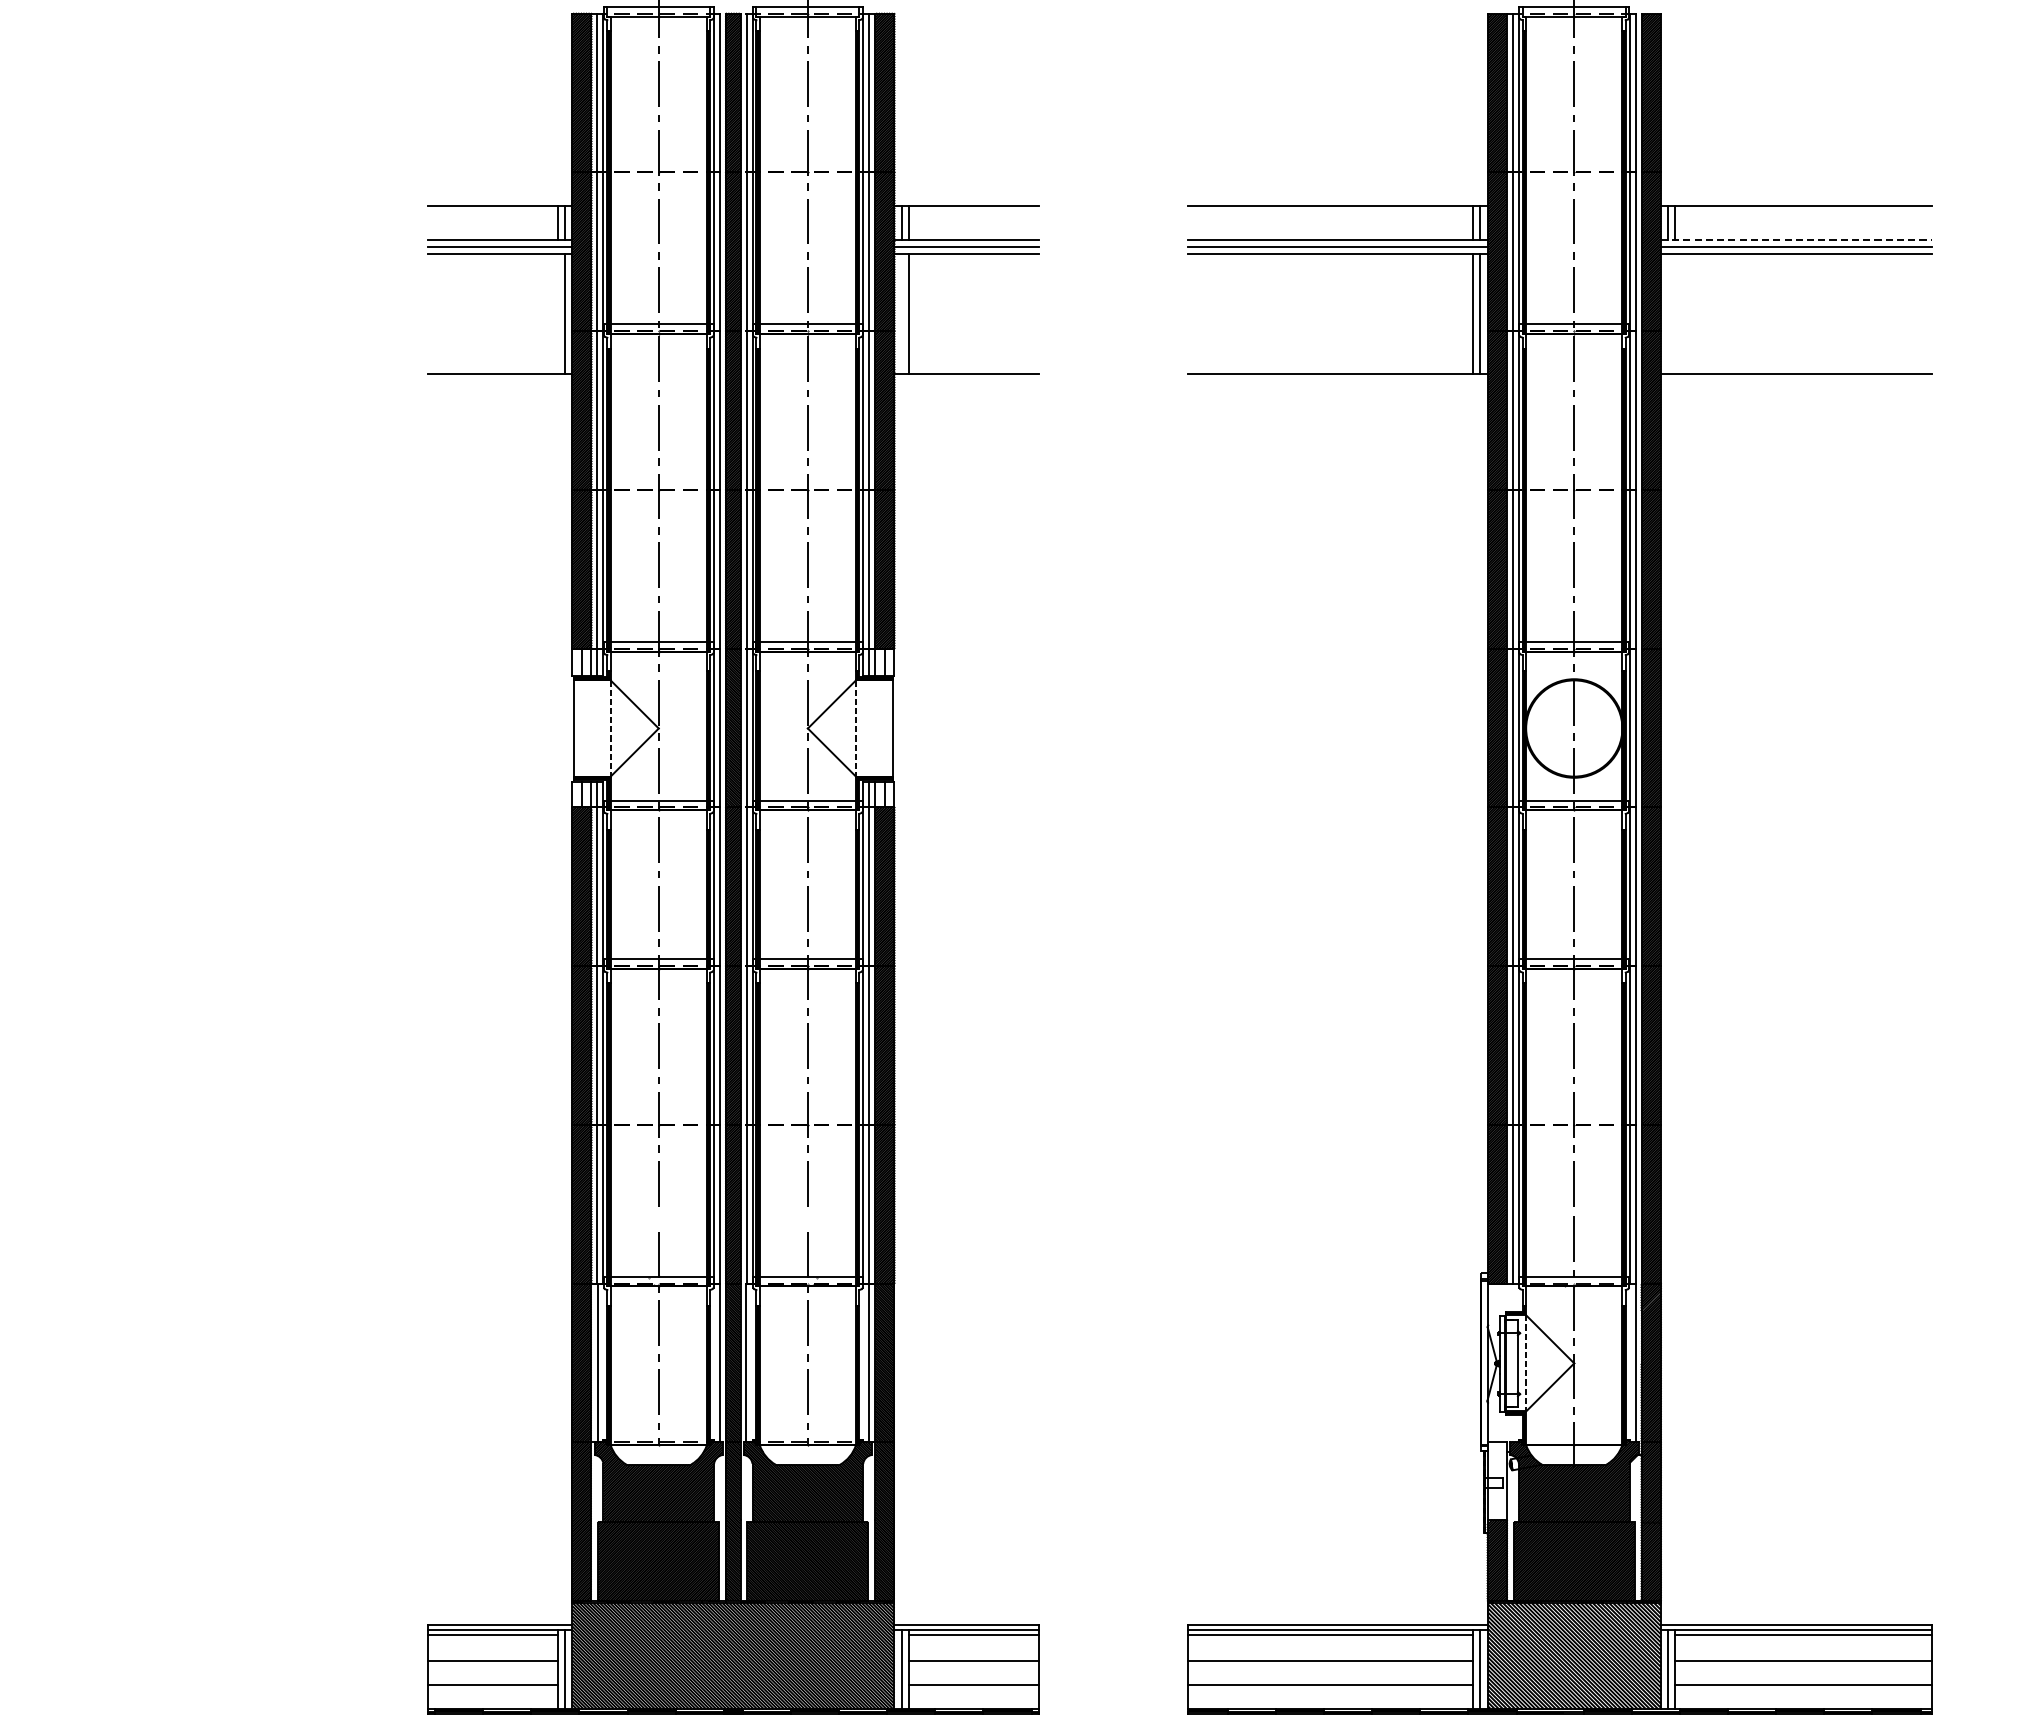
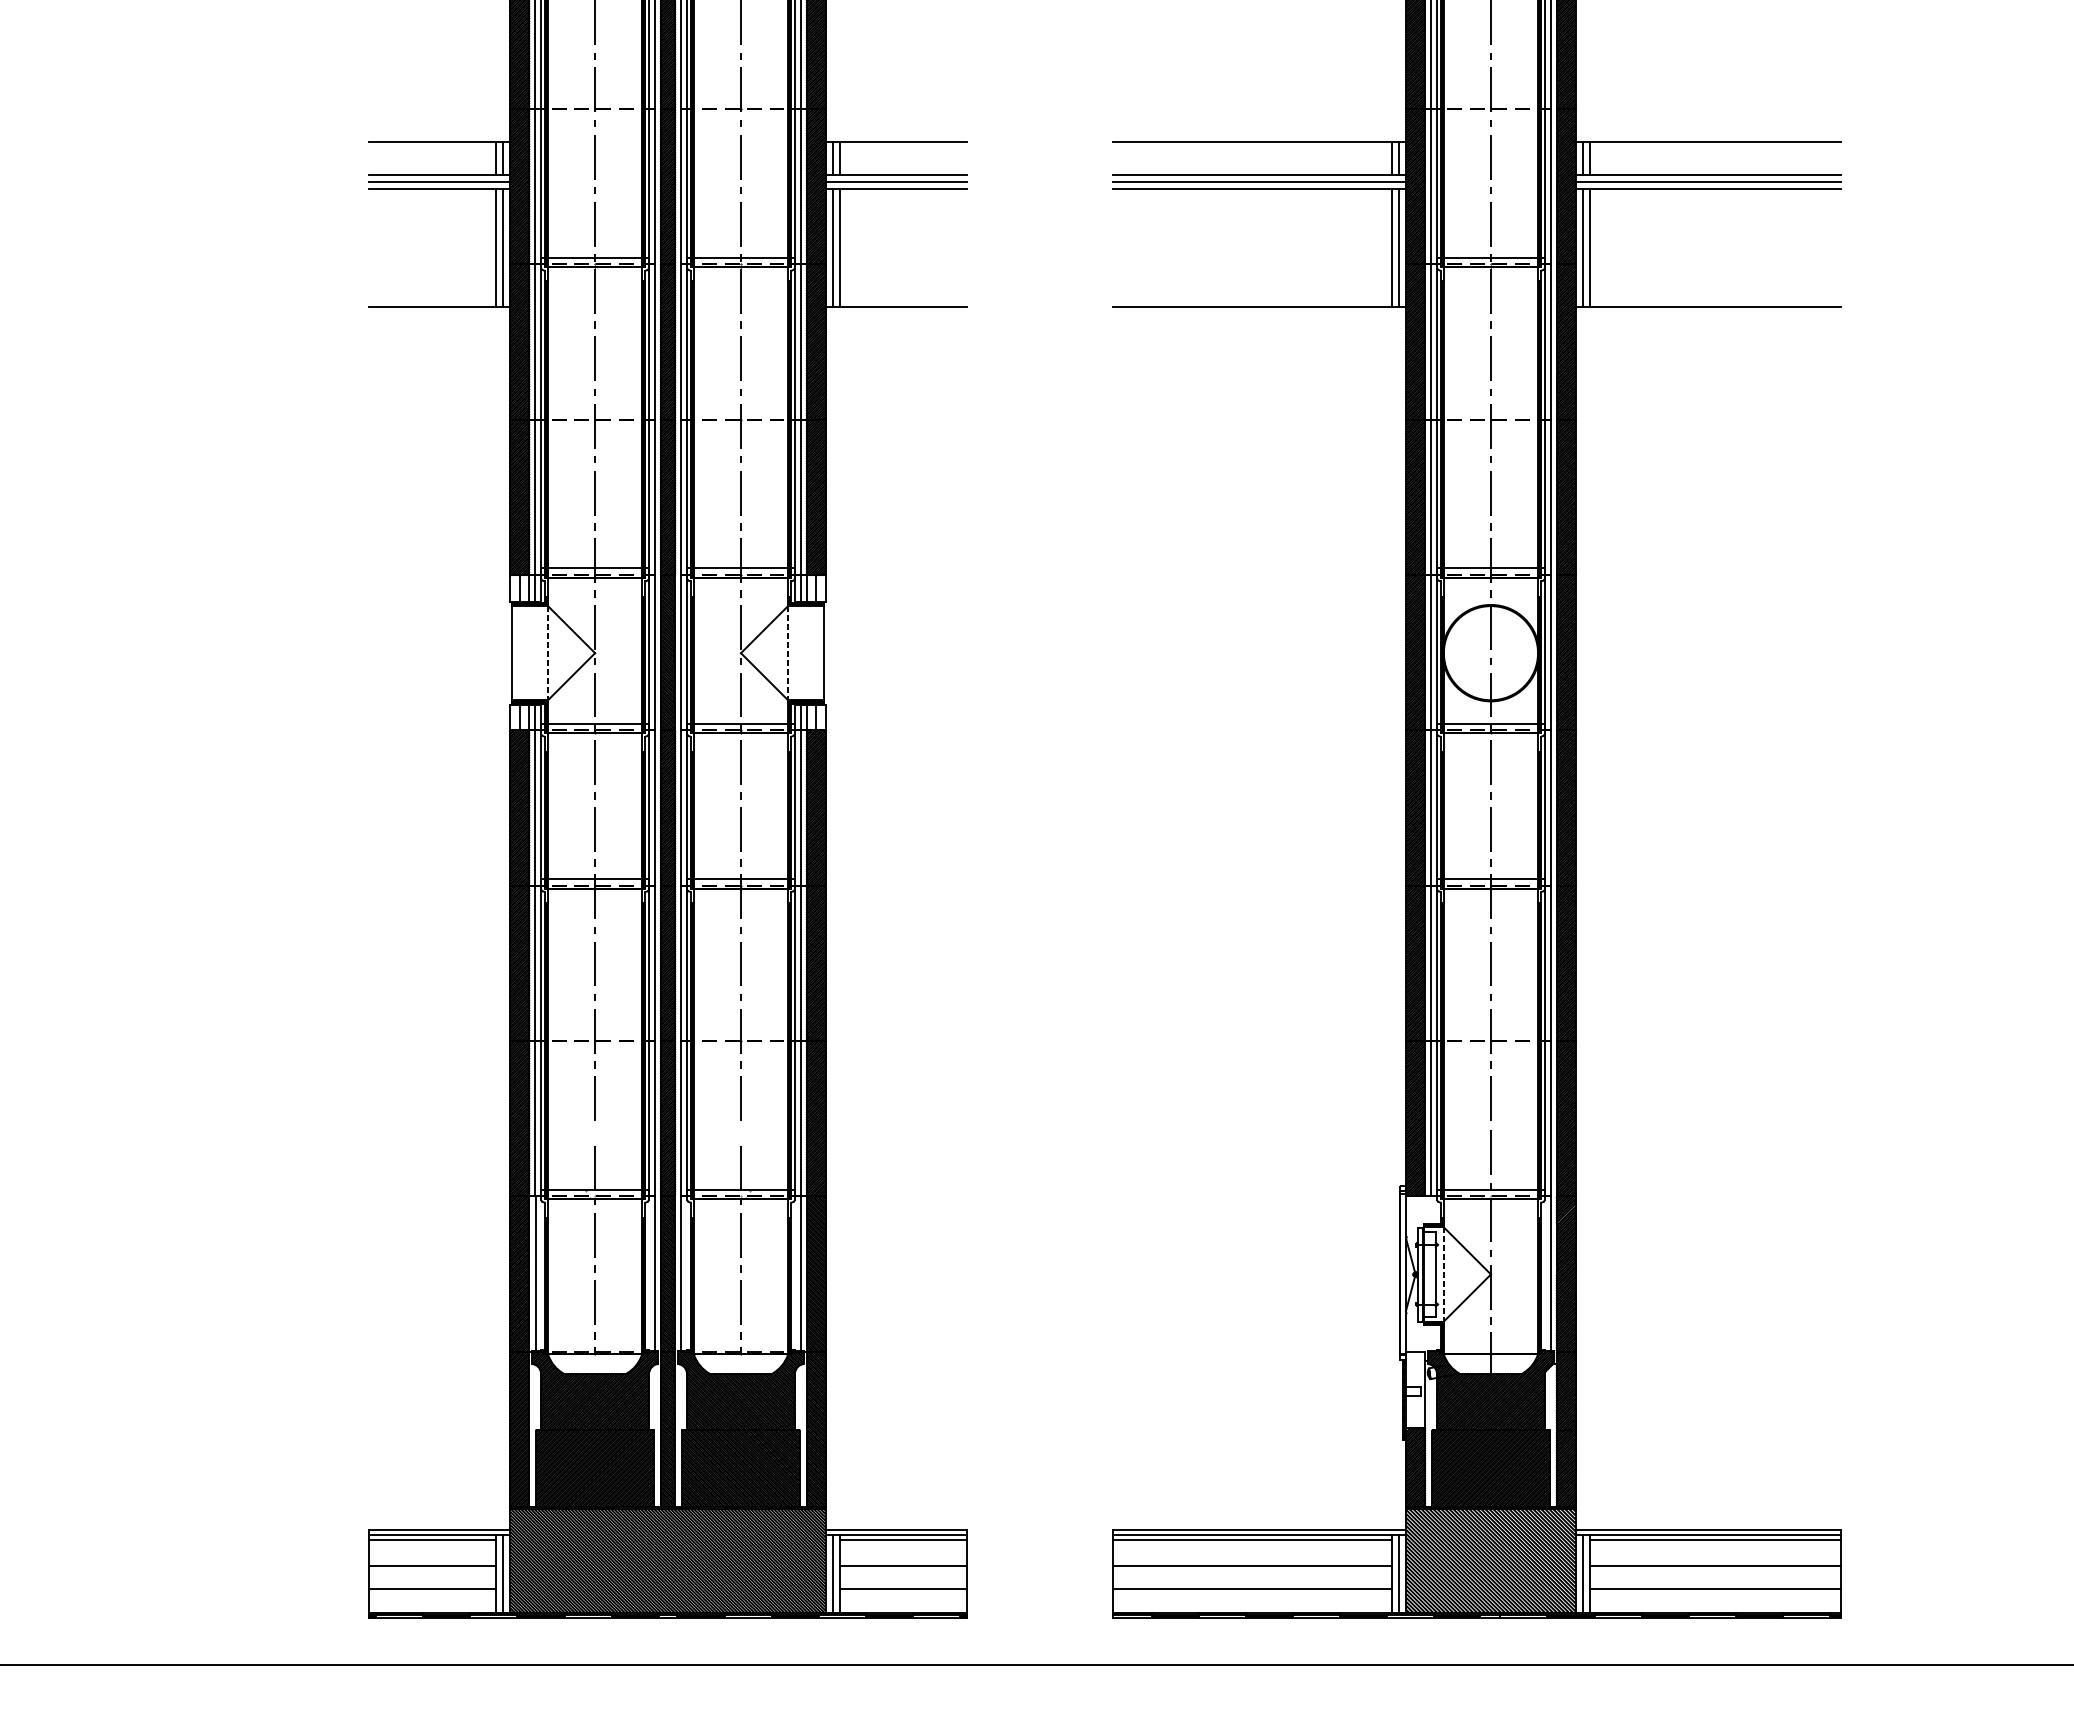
line: (1796, 239) -> (1708, 174), dashed -> solid
line: (558, 313) -> (496, 247), added
line: (901, 313) -> (832, 247), added
line: (1667, 313) -> (1582, 247), added
line: (1674, 313) -> (1589, 247), added

